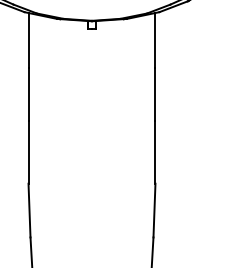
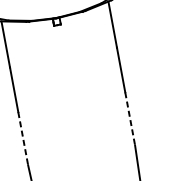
line: (28, 152) -> (23, 138), solid -> dashed
line: (155, 152) -> (130, 119), solid -> dashed

